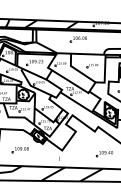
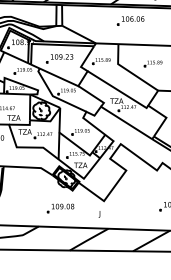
part: (19, 150) -> (59, 209), moved

